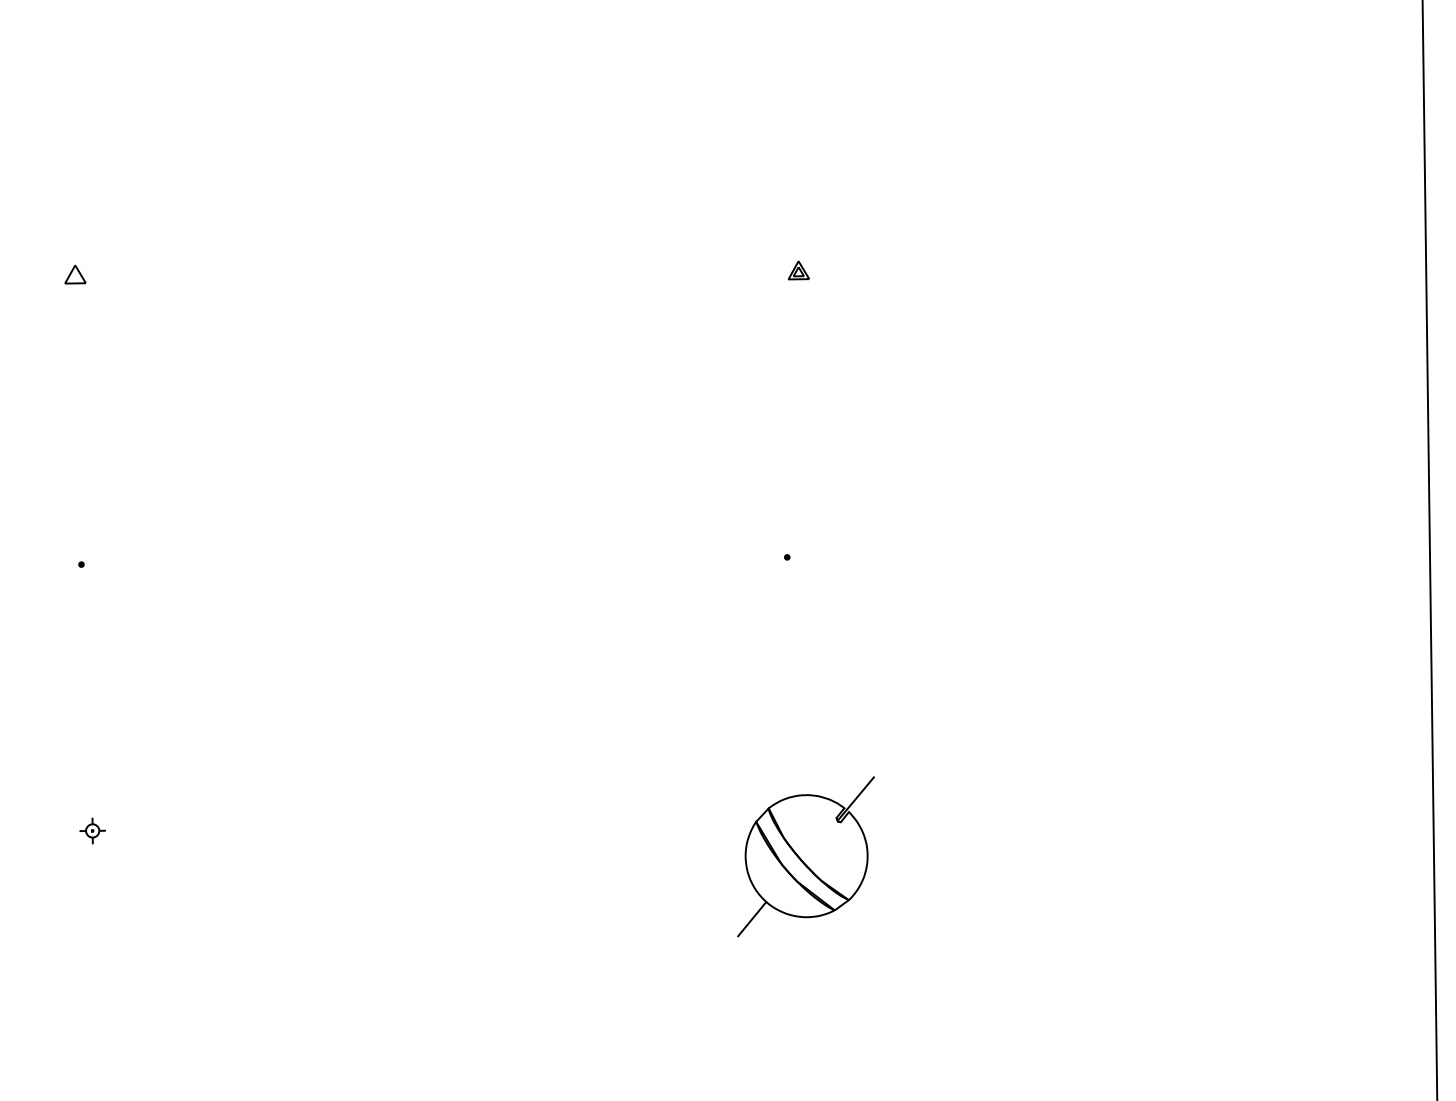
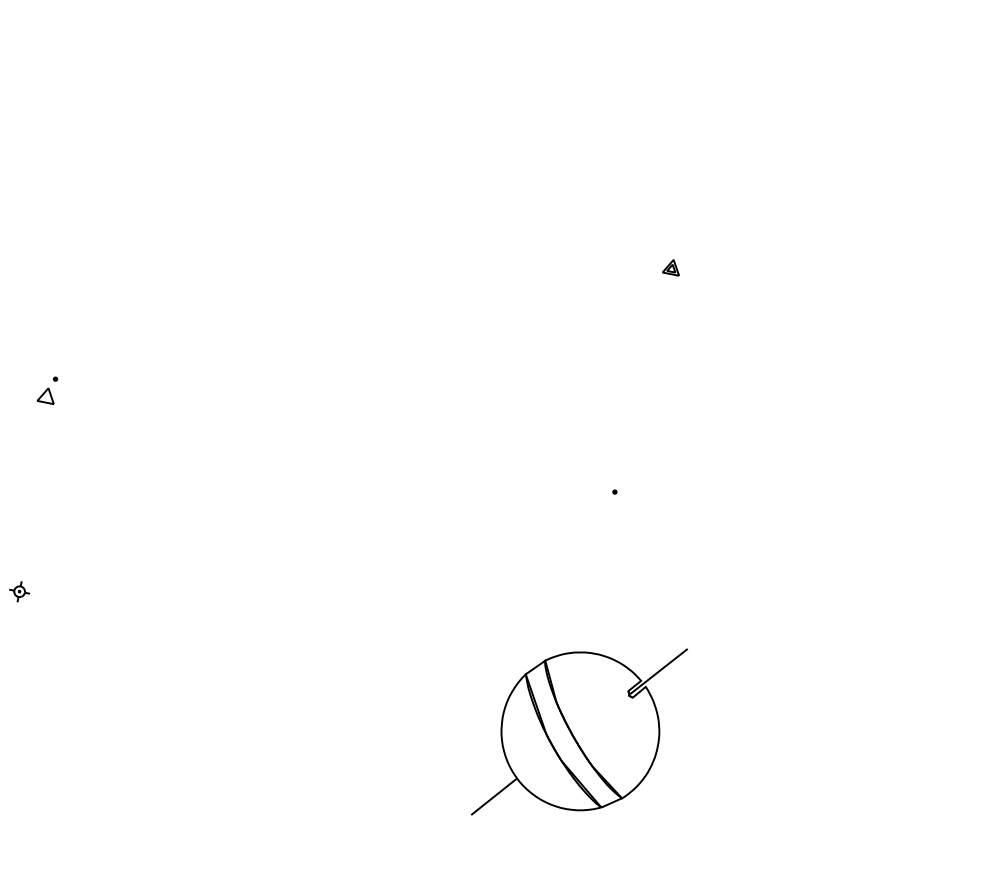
part: (75, 274) -> (47, 395), moved
part: (805, 856) -> (579, 731), size x1.6

